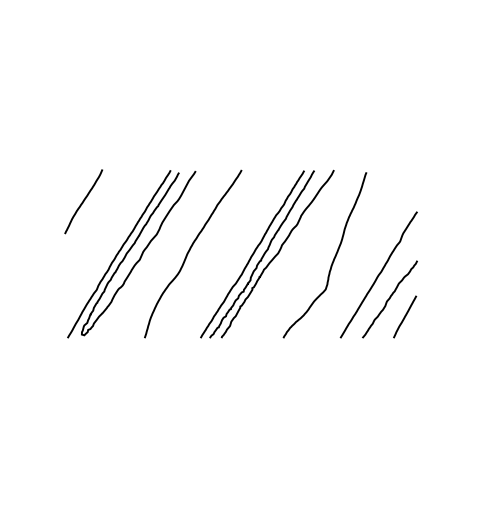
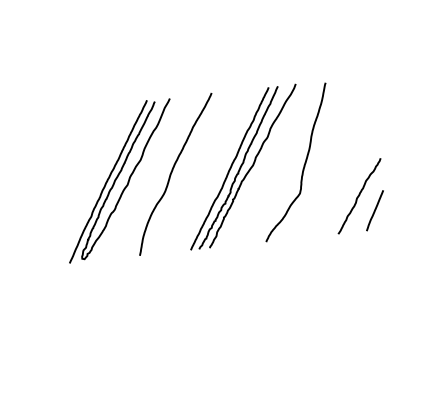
curve: (83, 201) -> (70, 137), removed
curve: (378, 274) -> (346, 174), removed

